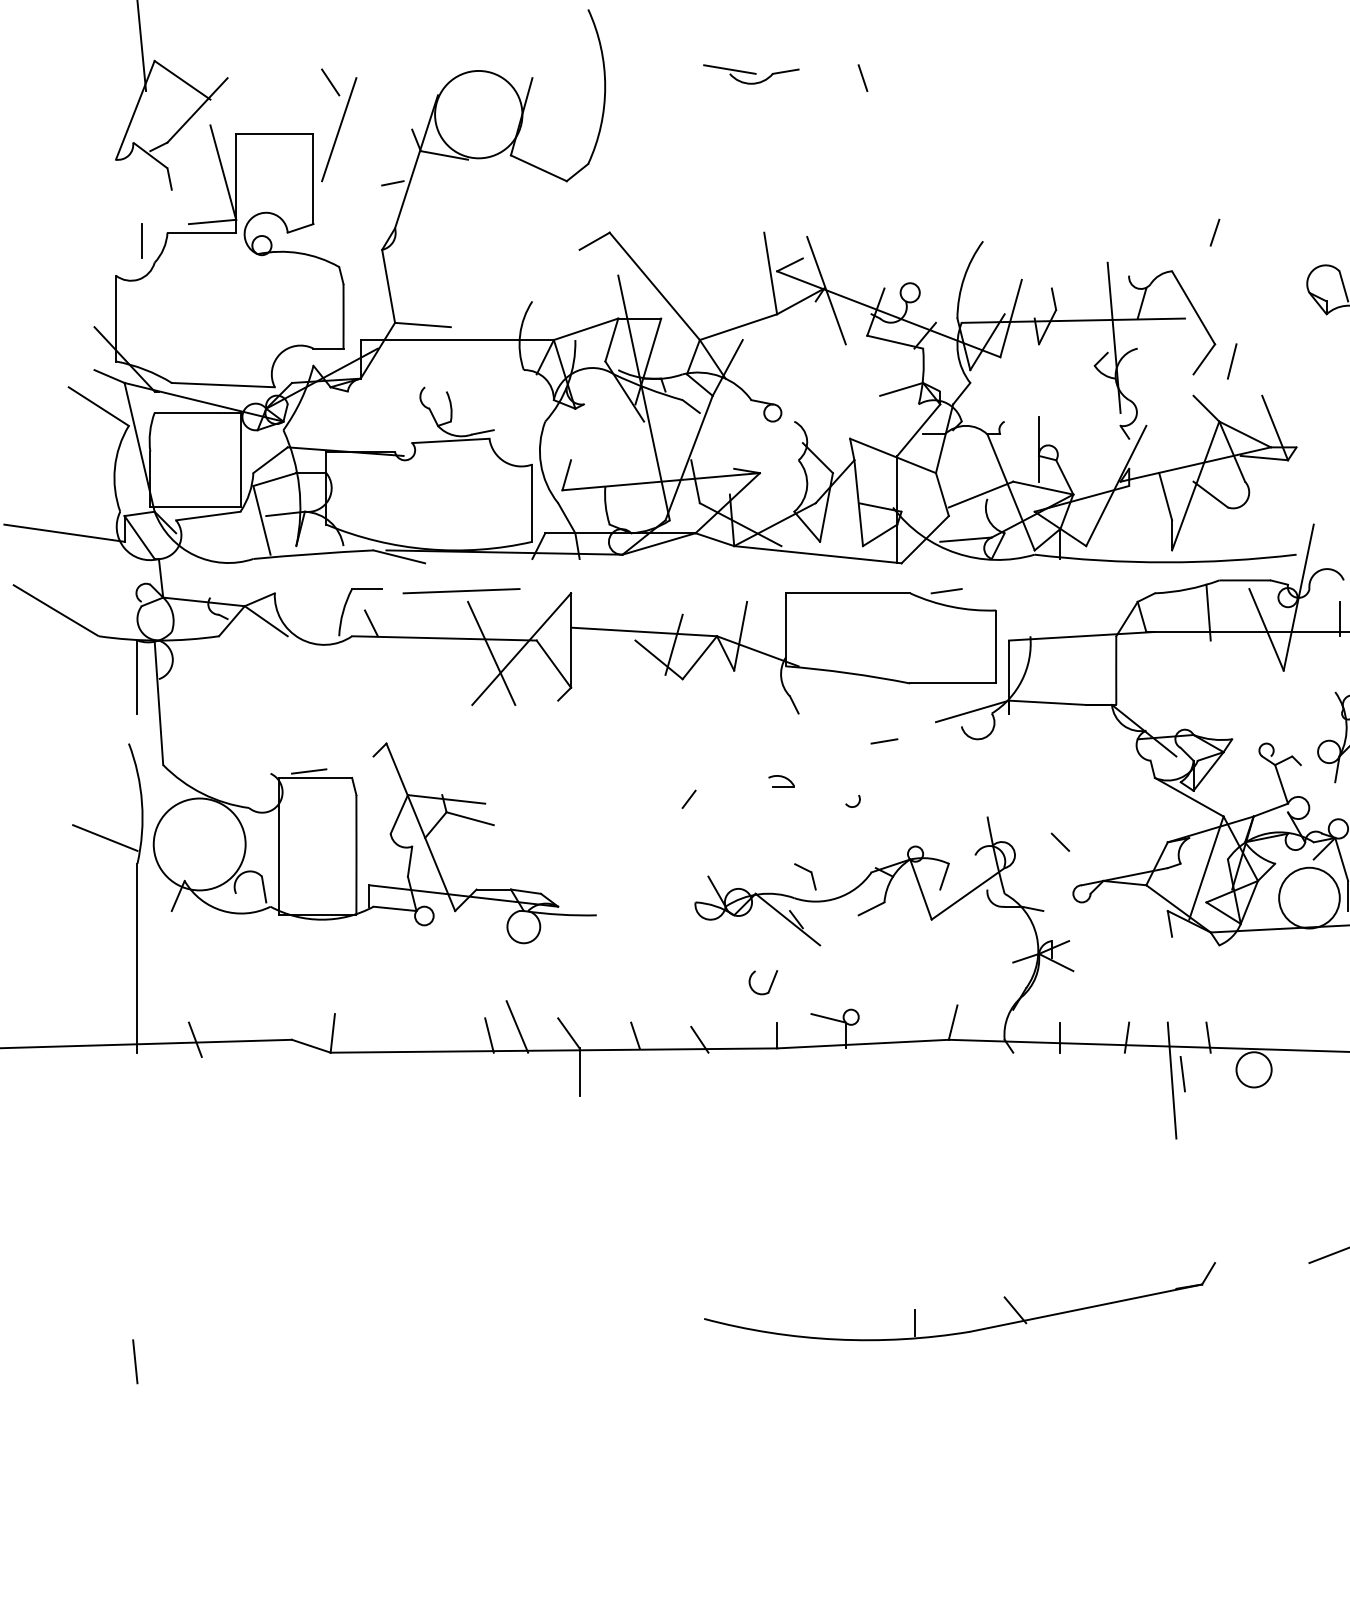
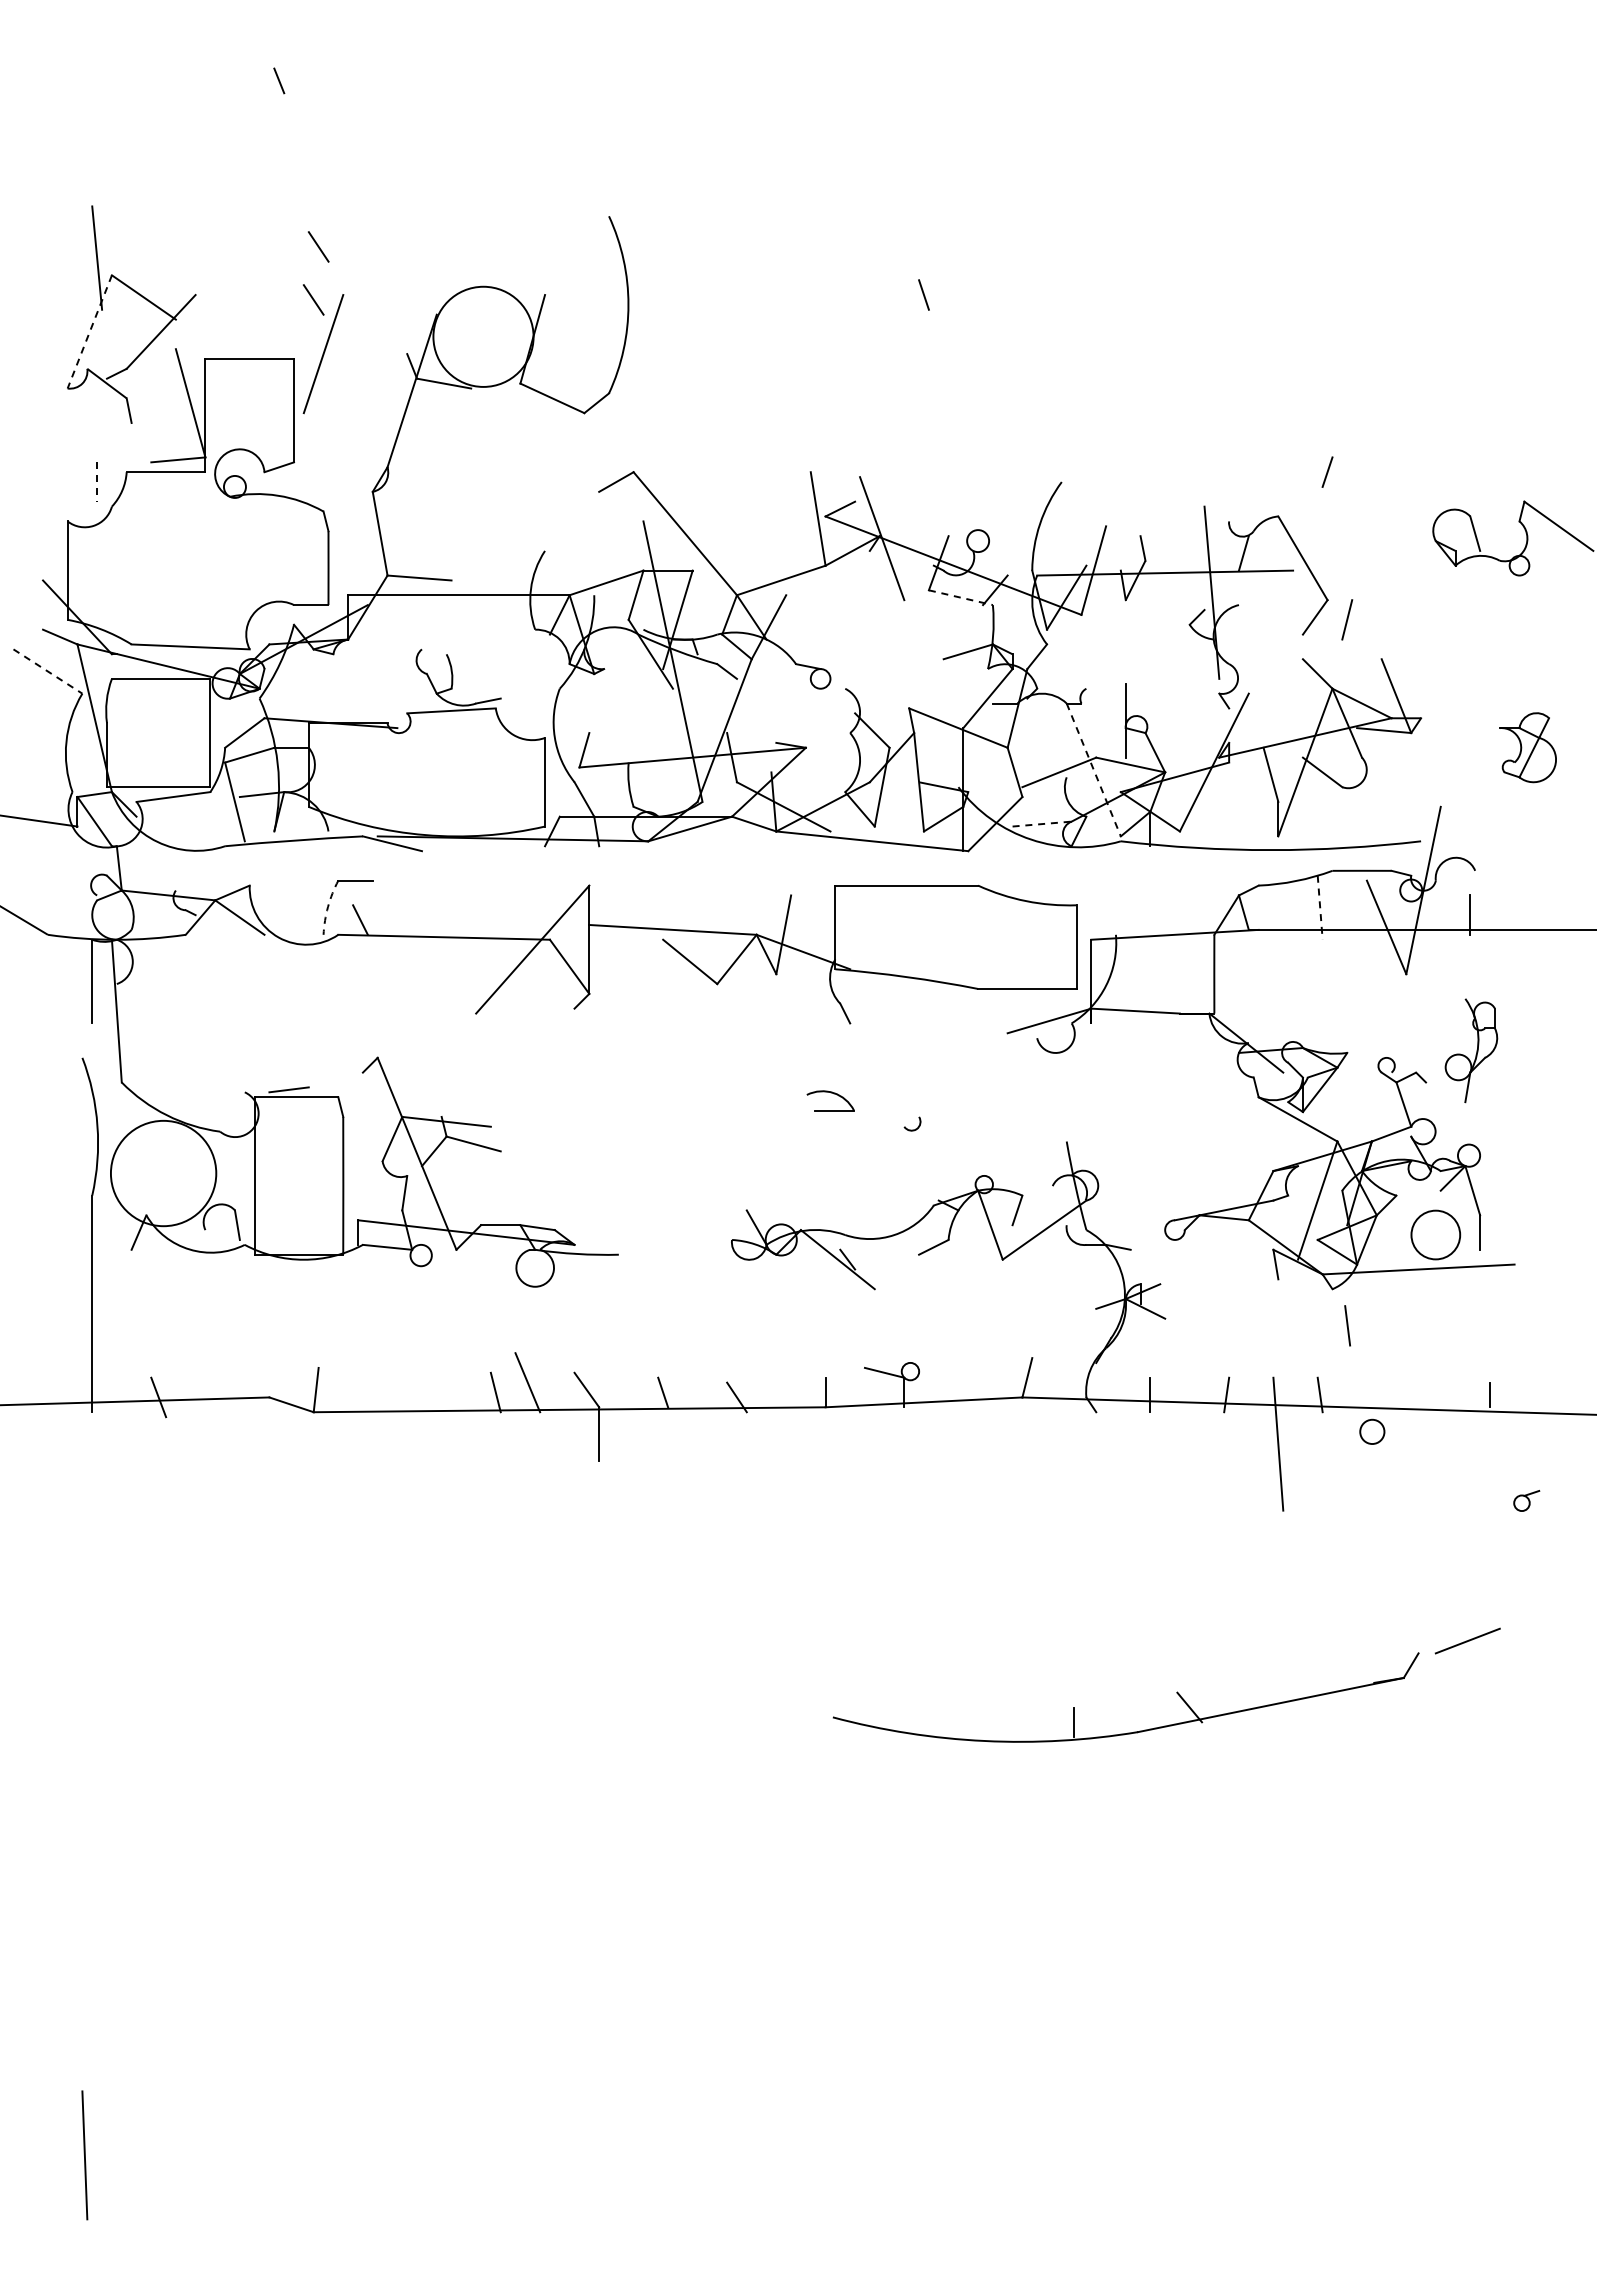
line: (334, 35) -> (318, 246), added
part: (751, 74) -> (796, 290), removed
line: (135, 109) -> (89, 331), solid -> dashed
line: (392, 183) -> (384, 415), removed
line: (142, 241) -> (97, 482), solid -> dashed
line: (894, 342) -> (960, 597), solid -> dashed
line: (98, 406) -> (47, 671), solid -> dashed
line: (1010, 492) -> (1093, 769), solid -> dashed
line: (966, 540) -> (1042, 824), solid -> dashed
line: (461, 590) -> (463, 882), removed
line: (946, 590) -> (1019, 882), removed
arc: (343, 611) -> (328, 906), solid -> dashed
line: (1208, 613) -> (1320, 908), solid -> dashed
line: (674, 644) -> (707, 944), removed
line: (491, 653) -> (498, 954), removed
line: (884, 740) -> (948, 1054), removed
part: (781, 780) -> (830, 1100), size x1.6
line: (688, 799) -> (724, 1121), removed
line: (105, 837) -> (55, 1165), removed
line: (1060, 841) -> (1150, 1170), removed
part: (807, 871) -> (860, 1204), removed
circle: (1309, 897) -> (1435, 1234), size x0.7
part: (770, 985) -> (817, 1335), removed
circle: (1254, 1069) -> (1372, 1431), size x0.6
line: (1182, 1073) -> (1347, 1325), moved
part: (961, 1332) -> (1127, 1732), moved
line: (135, 1361) -> (89, 1766), removed

